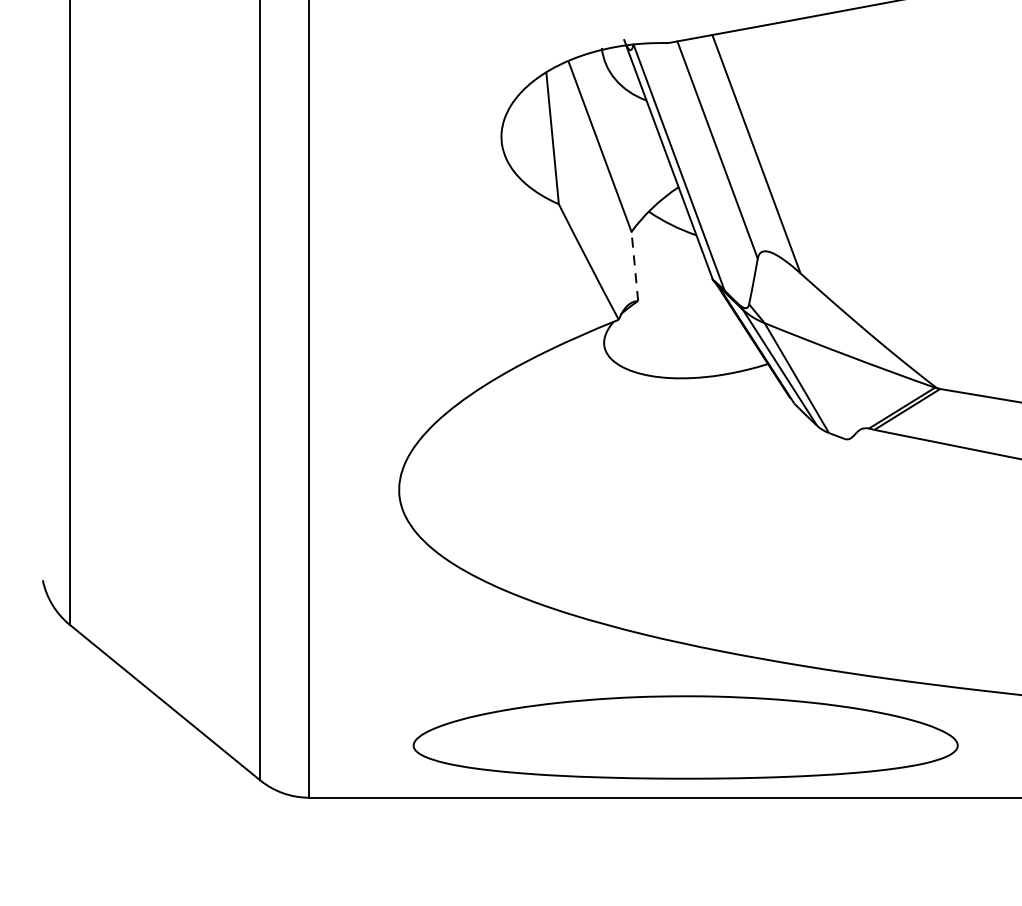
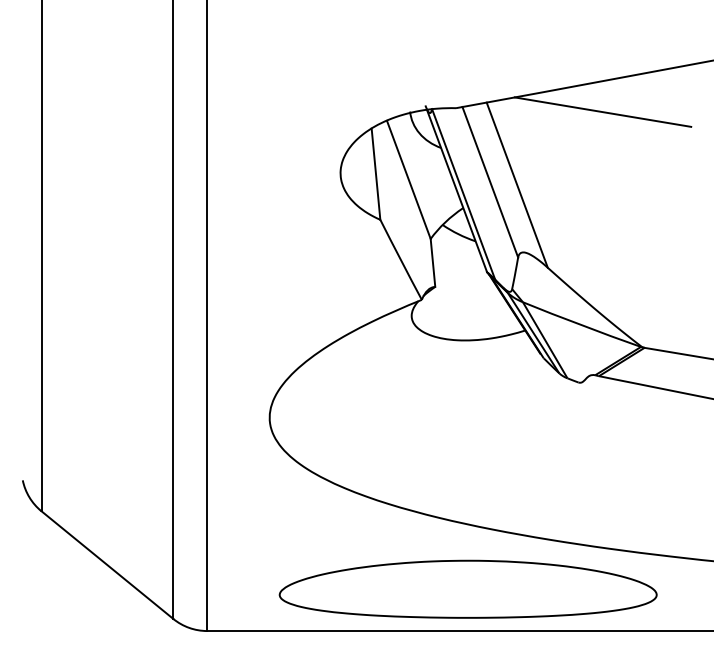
line: (879, 47) -> (602, 111), added
line: (634, 265) -> (432, 262), dashed -> solid

